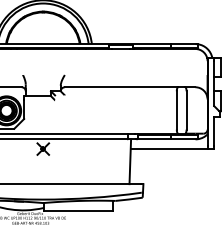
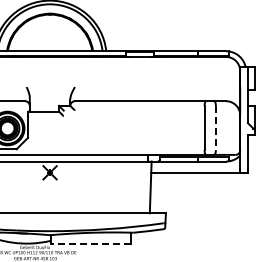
line: (186, 110) -> (215, 128), solid -> dashed
line: (78, 211) -> (90, 244), solid -> dashed

